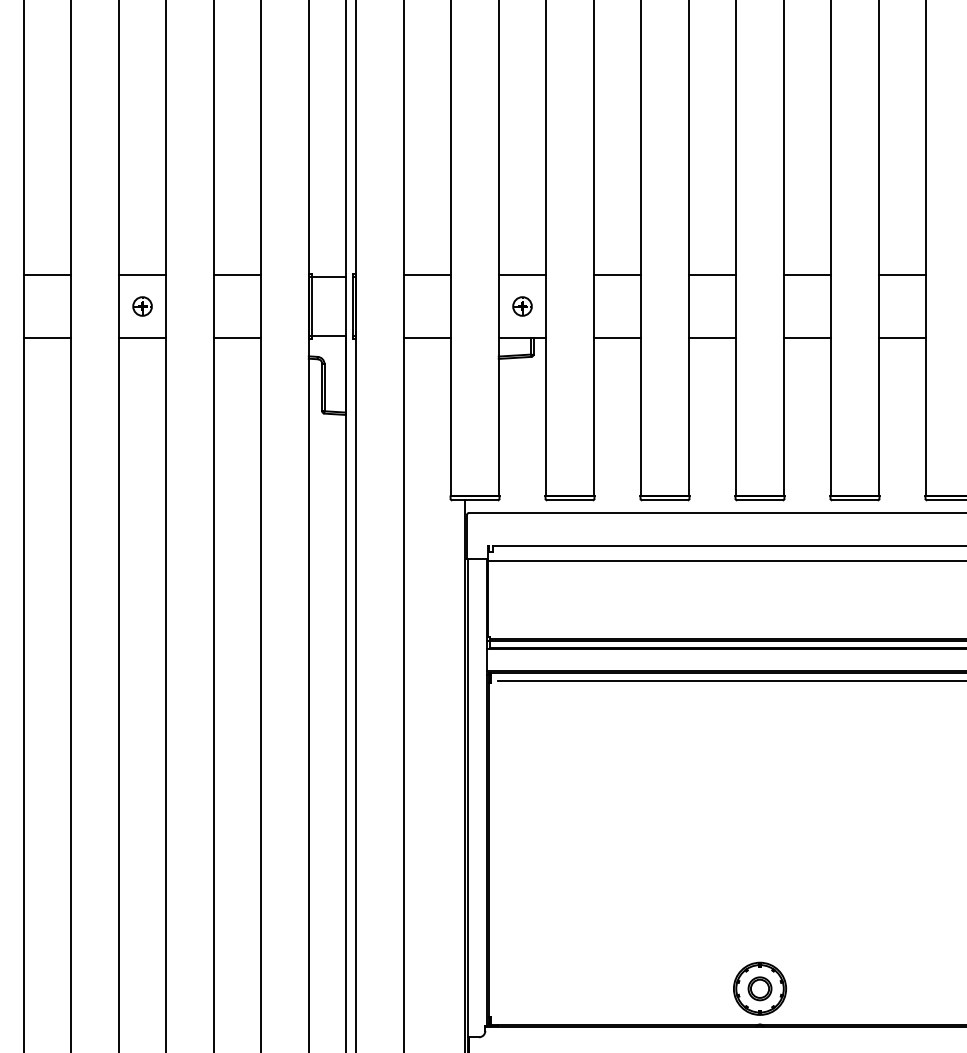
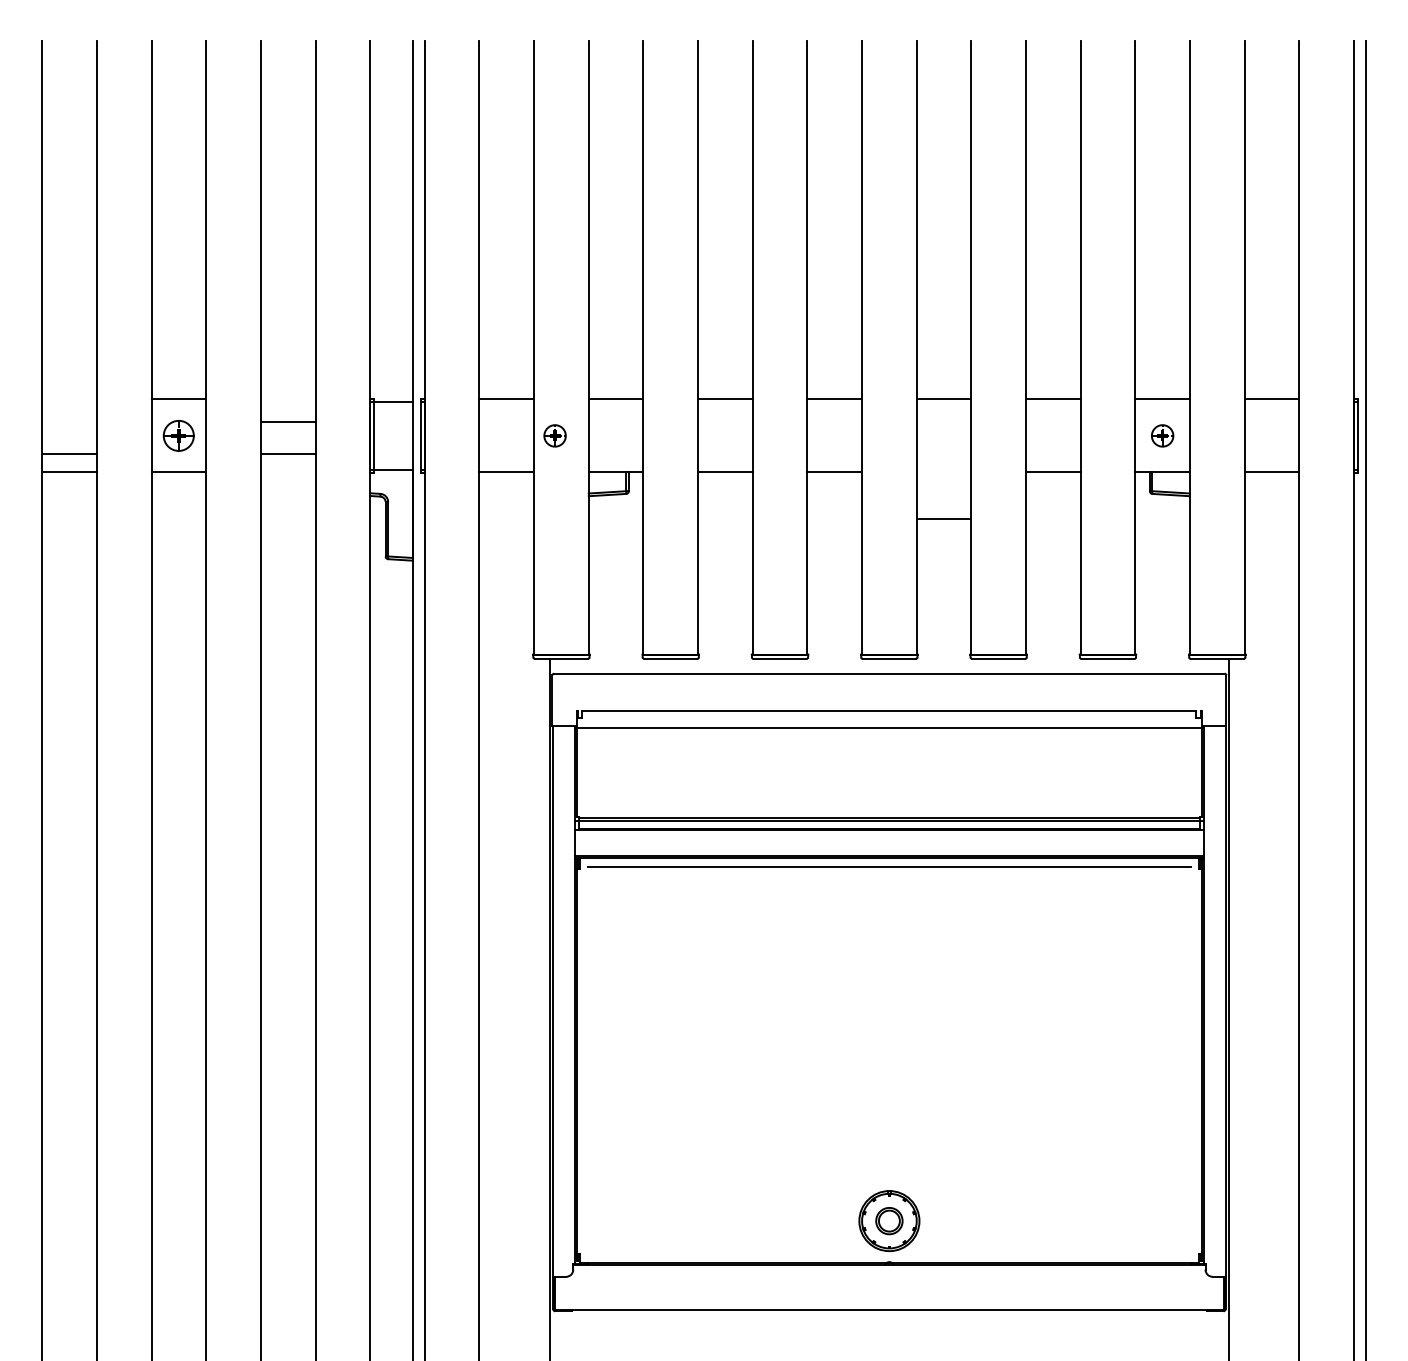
line: (47, 274) -> (69, 454), moved
line: (236, 274) -> (287, 454), moved
part: (142, 306) -> (178, 435), size x1.4
part: (522, 306) -> (554, 435), moved
line: (236, 338) -> (287, 422), moved
line: (807, 338) -> (943, 519), moved

